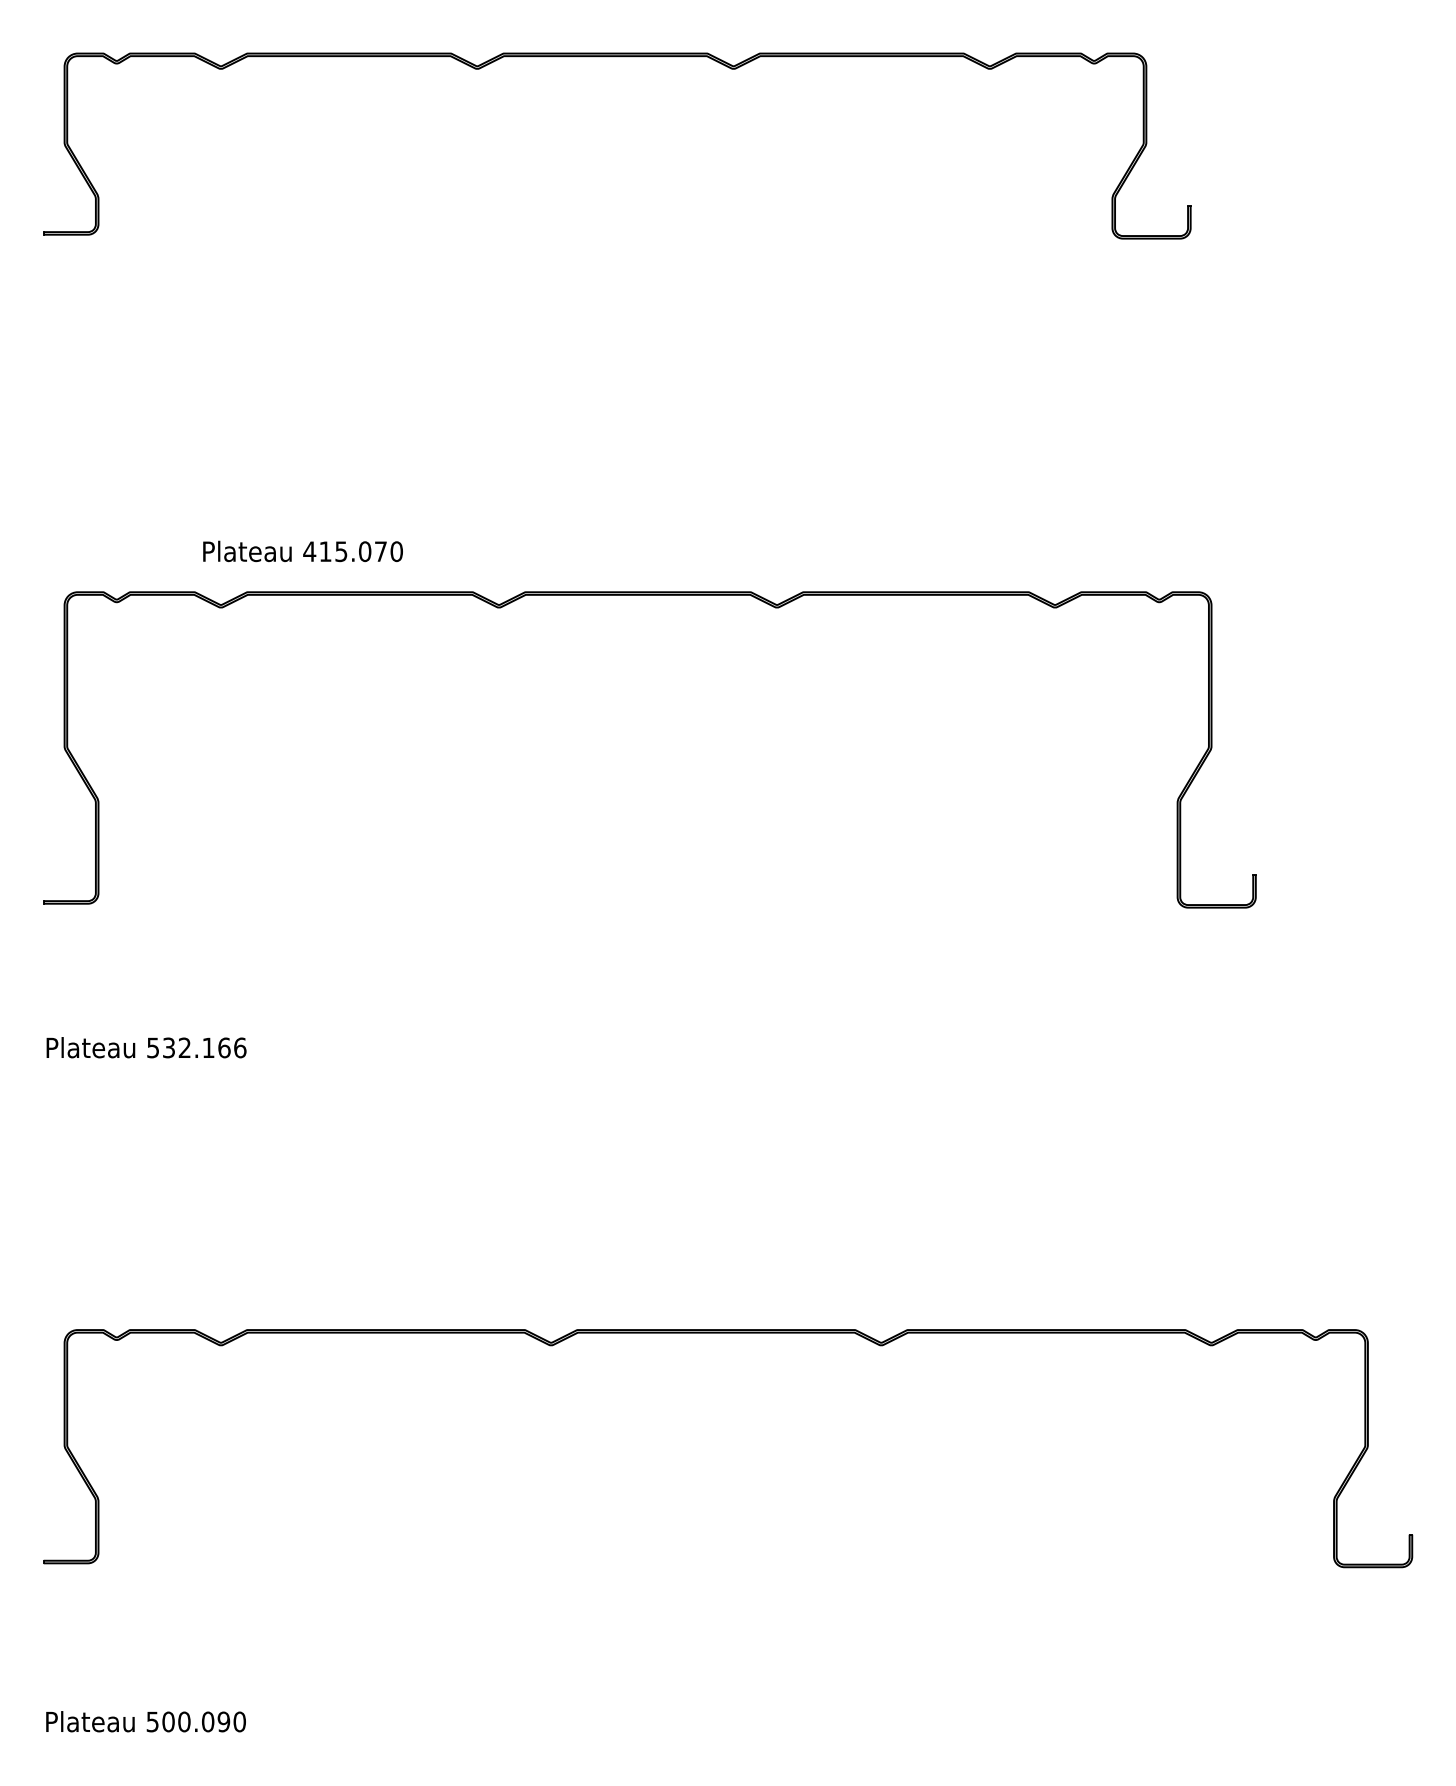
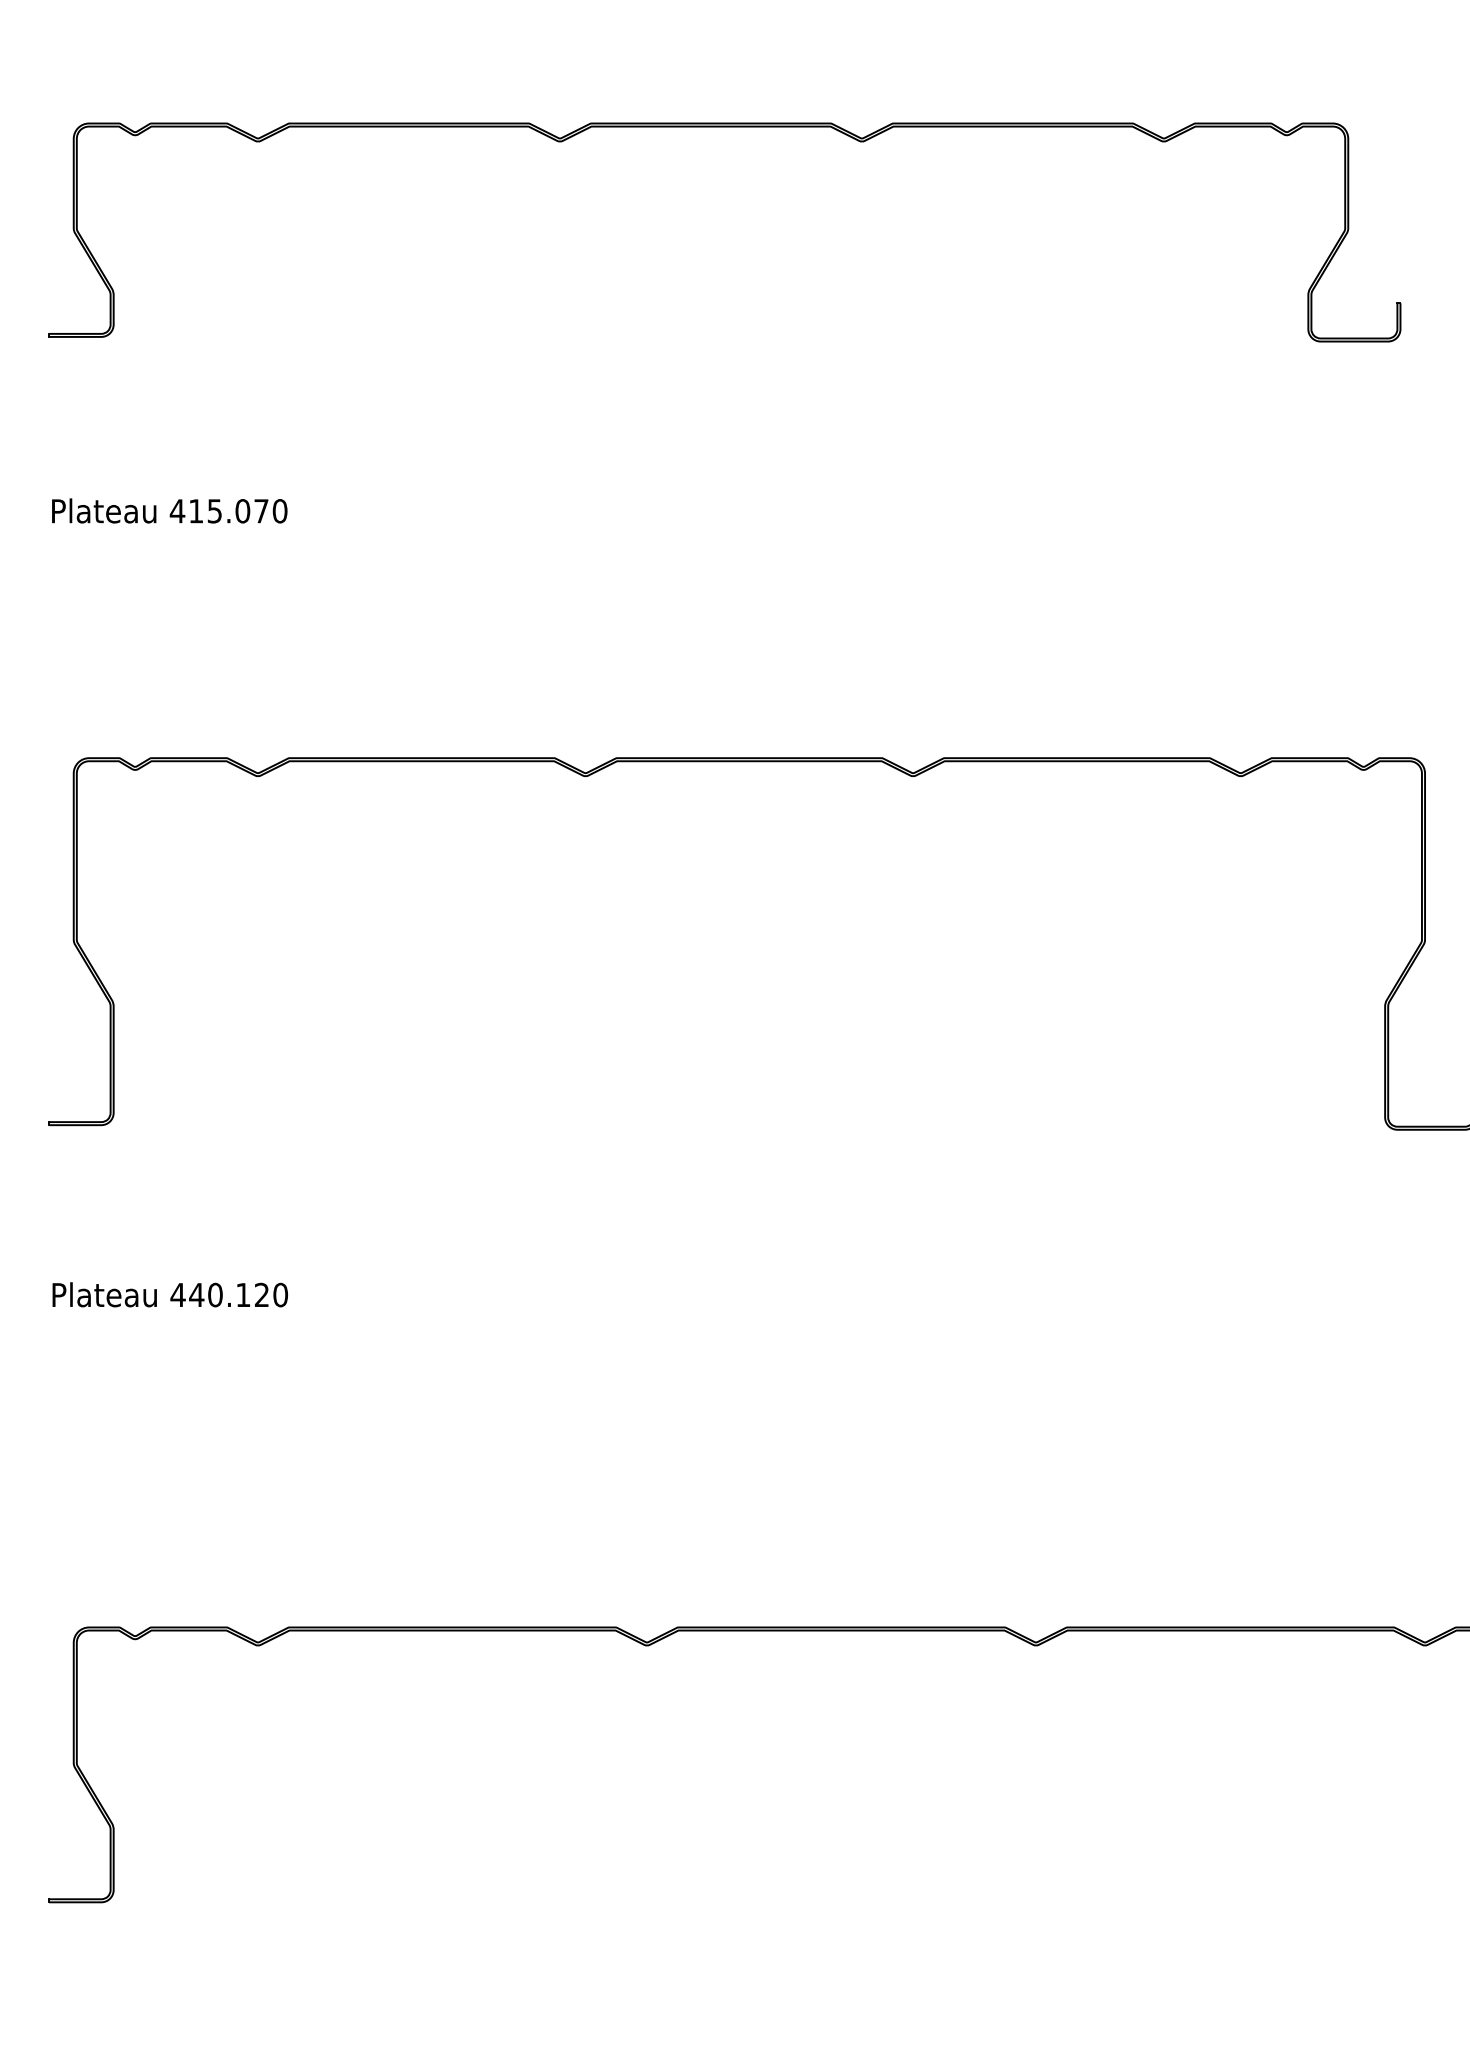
text: (302, 551) -> (169, 511), moved
text: (196, 1047) -> (229, 1294), 532.166 -> 440.120

